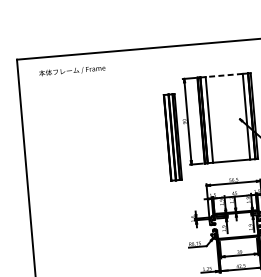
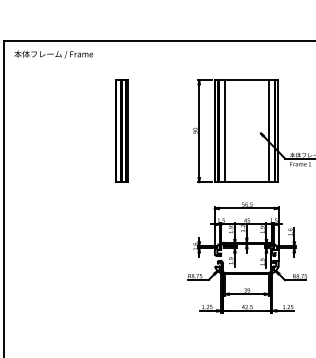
text: (72, 70) -> (53, 54), moved
line: (224, 75) -> (246, 80), dashed -> solid
part: (172, 136) -> (121, 130), moved

